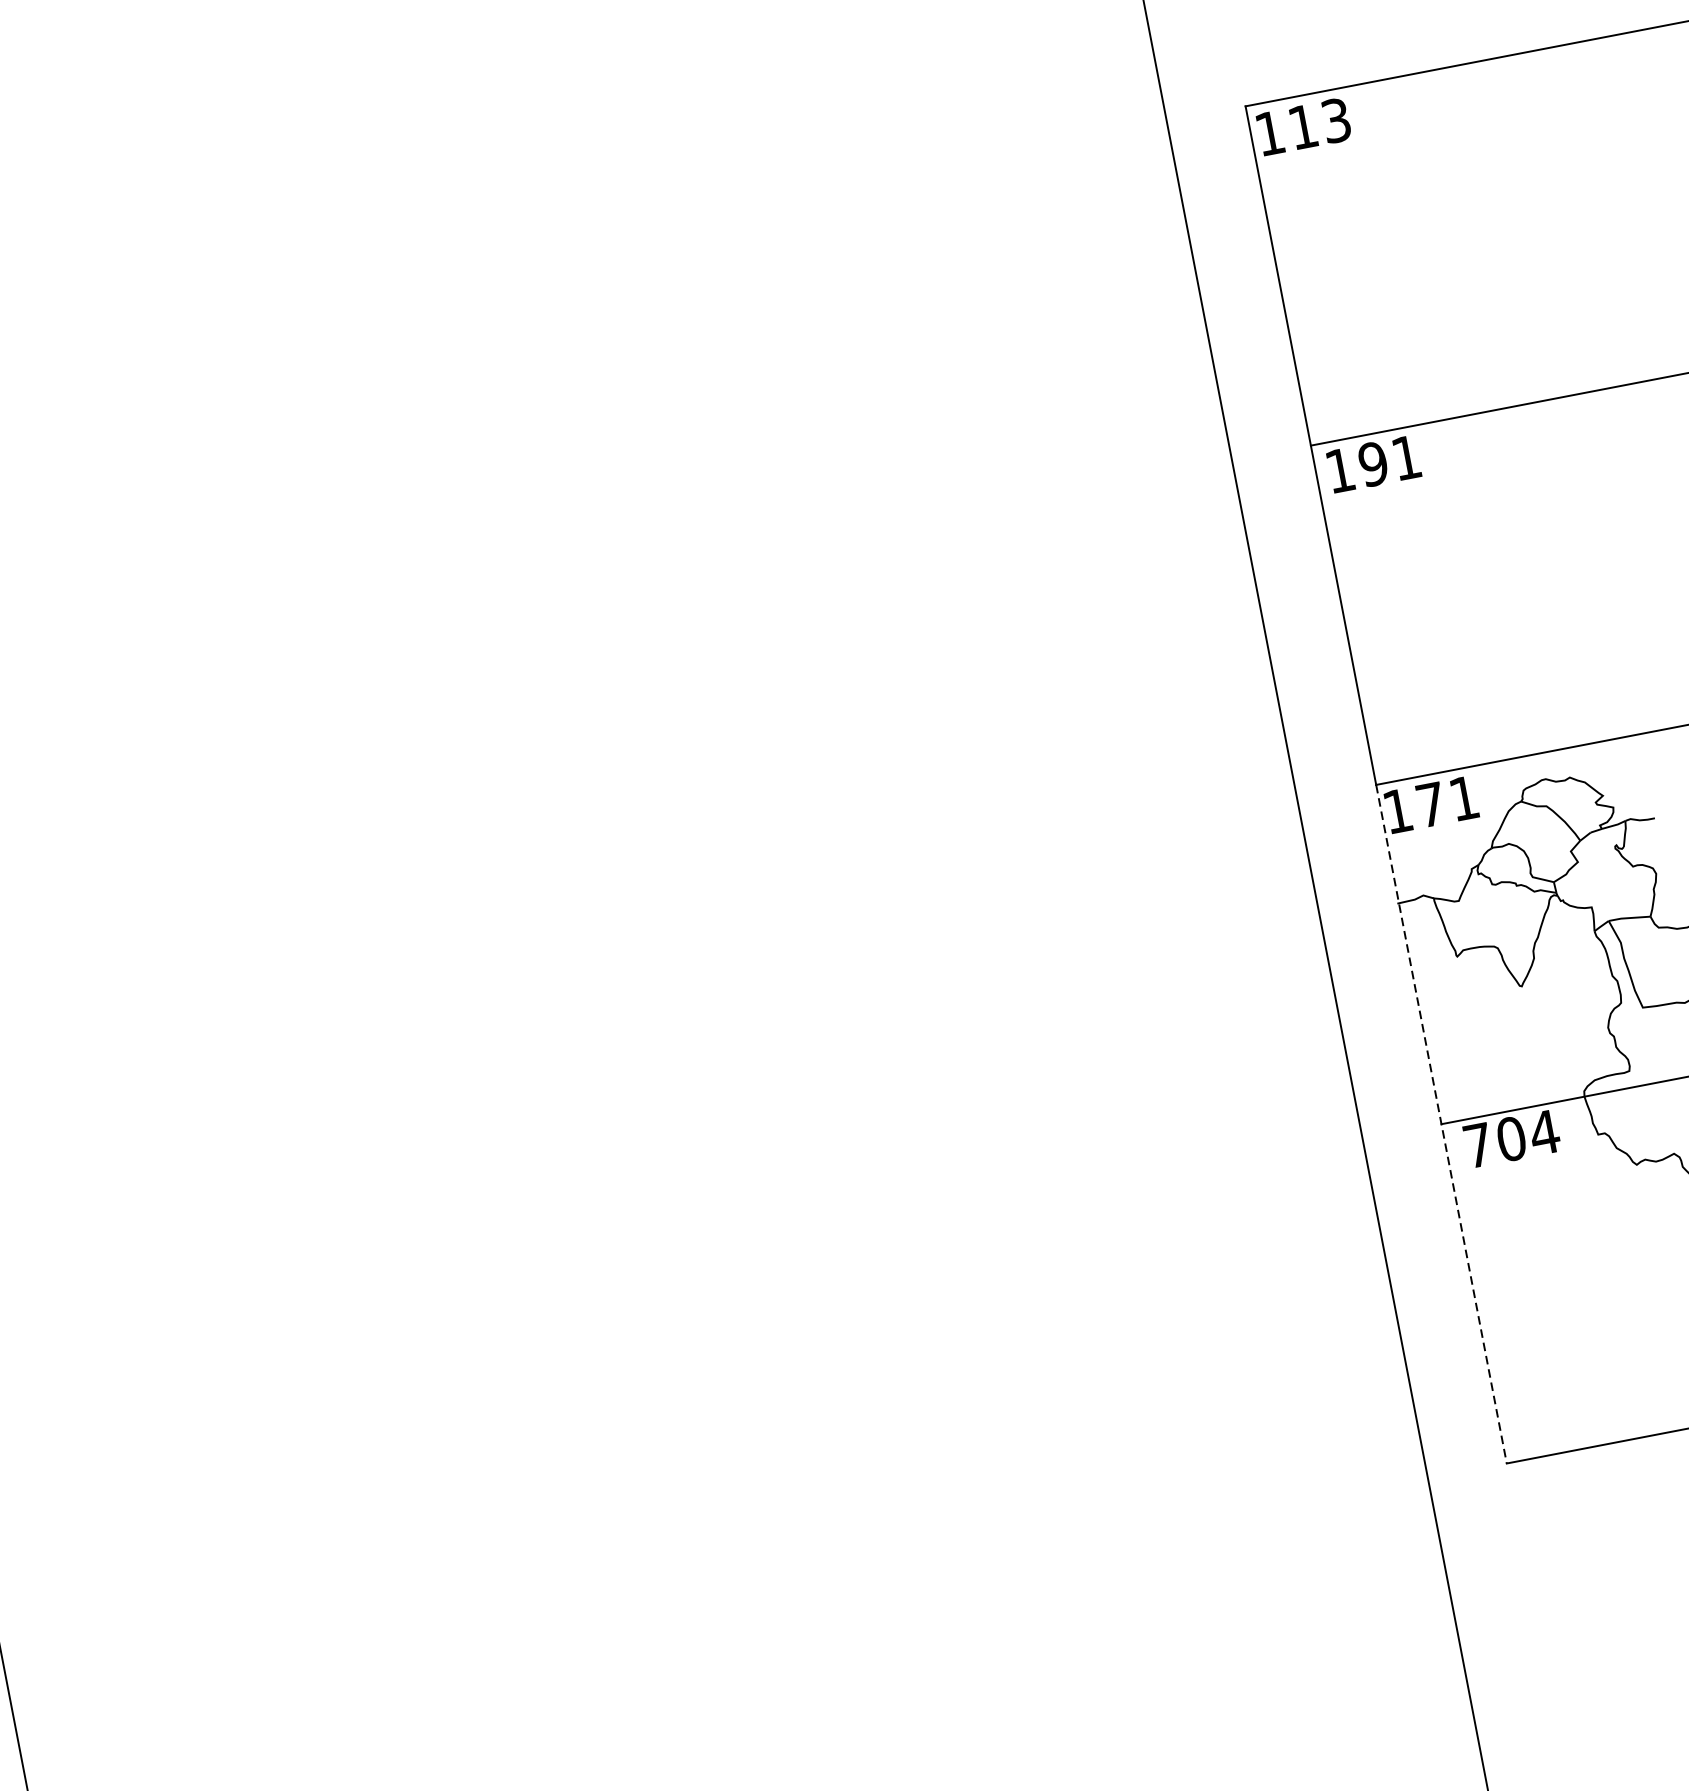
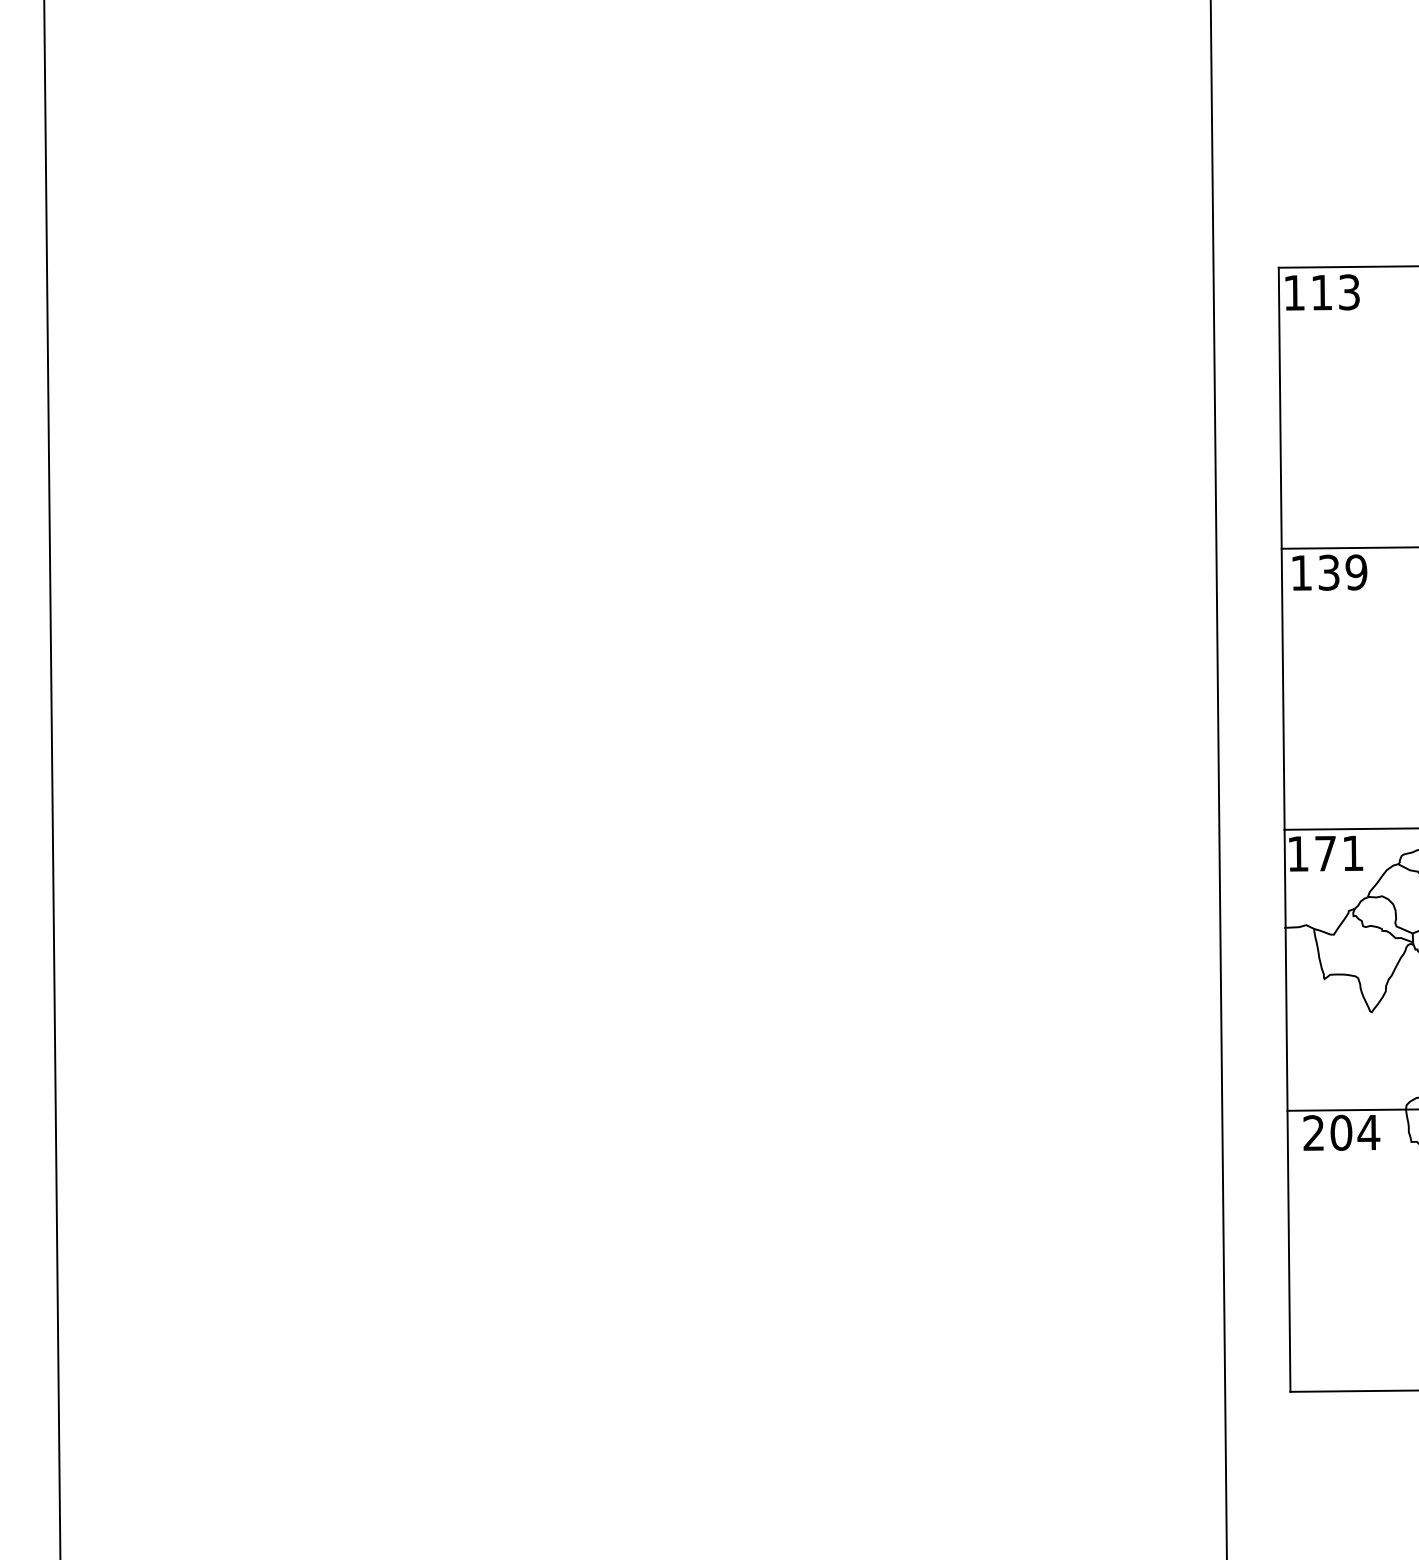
text: (1389, 460) -> (1342, 572), 191 -> 139
line: (1441, 1125) -> (1287, 1111), dashed -> solid
text: (1477, 1144) -> (1313, 1132), 704 -> 204

